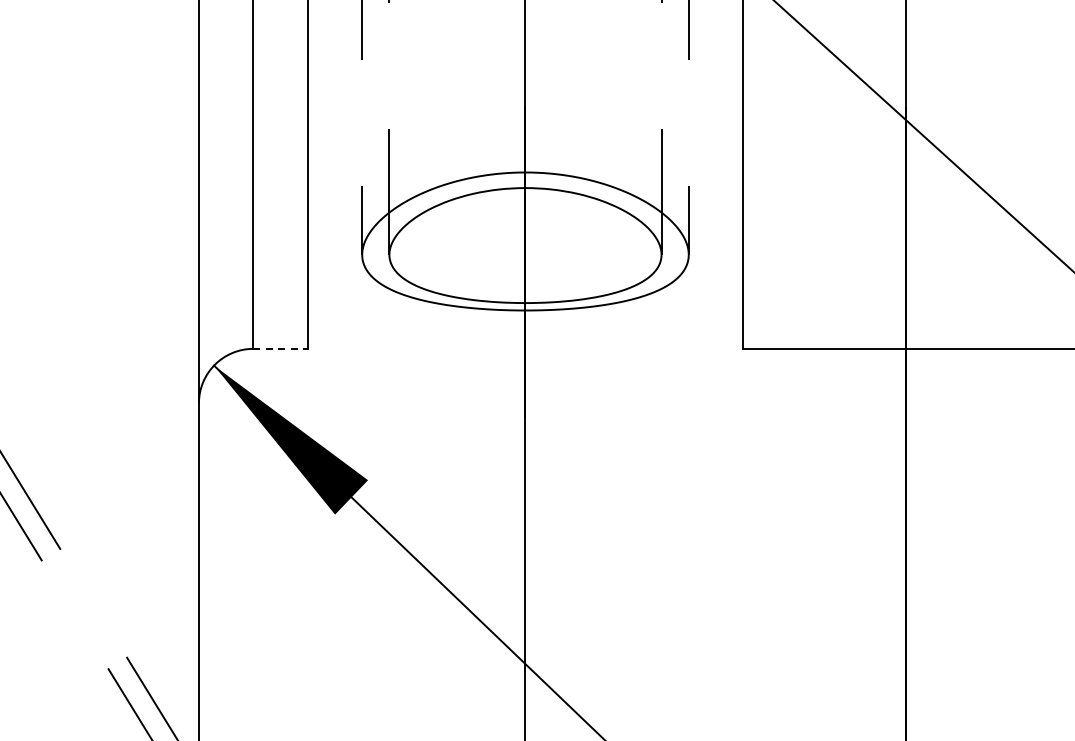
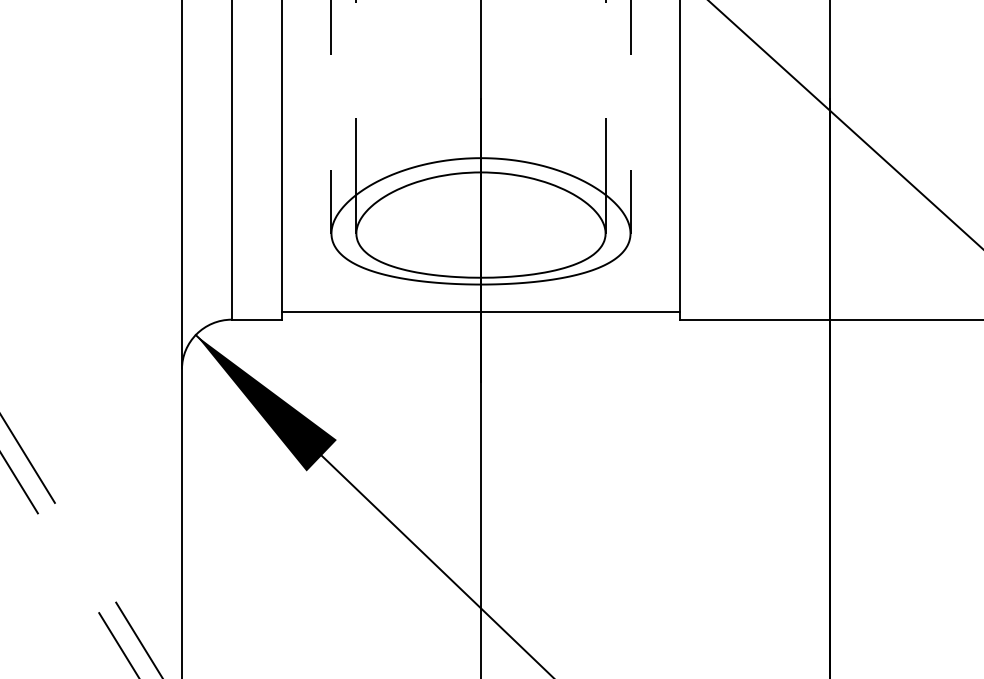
line: (525, 340) -> (481, 312), added
line: (281, 348) -> (257, 319), dashed -> solid

